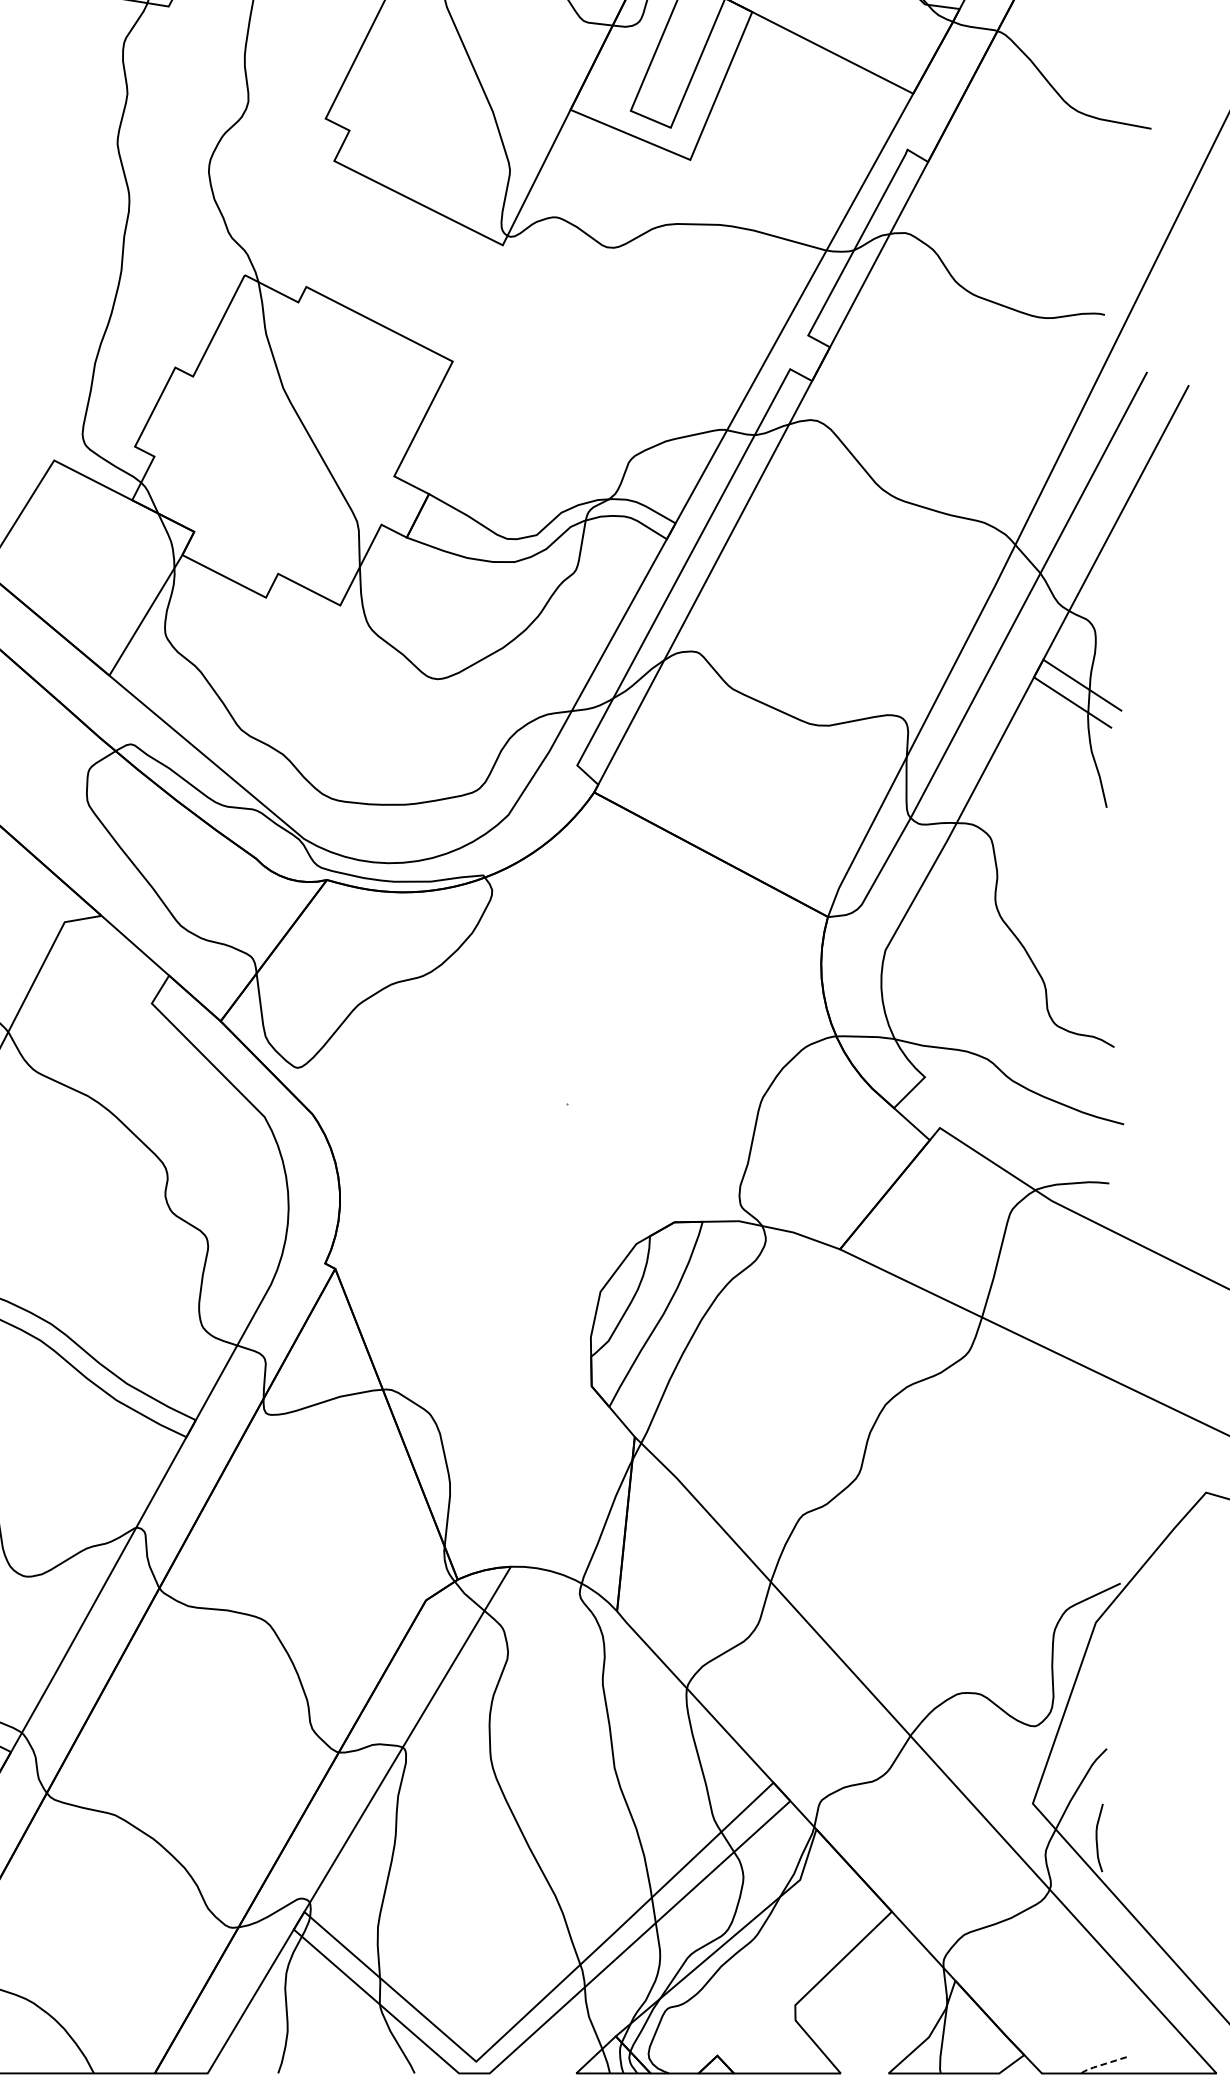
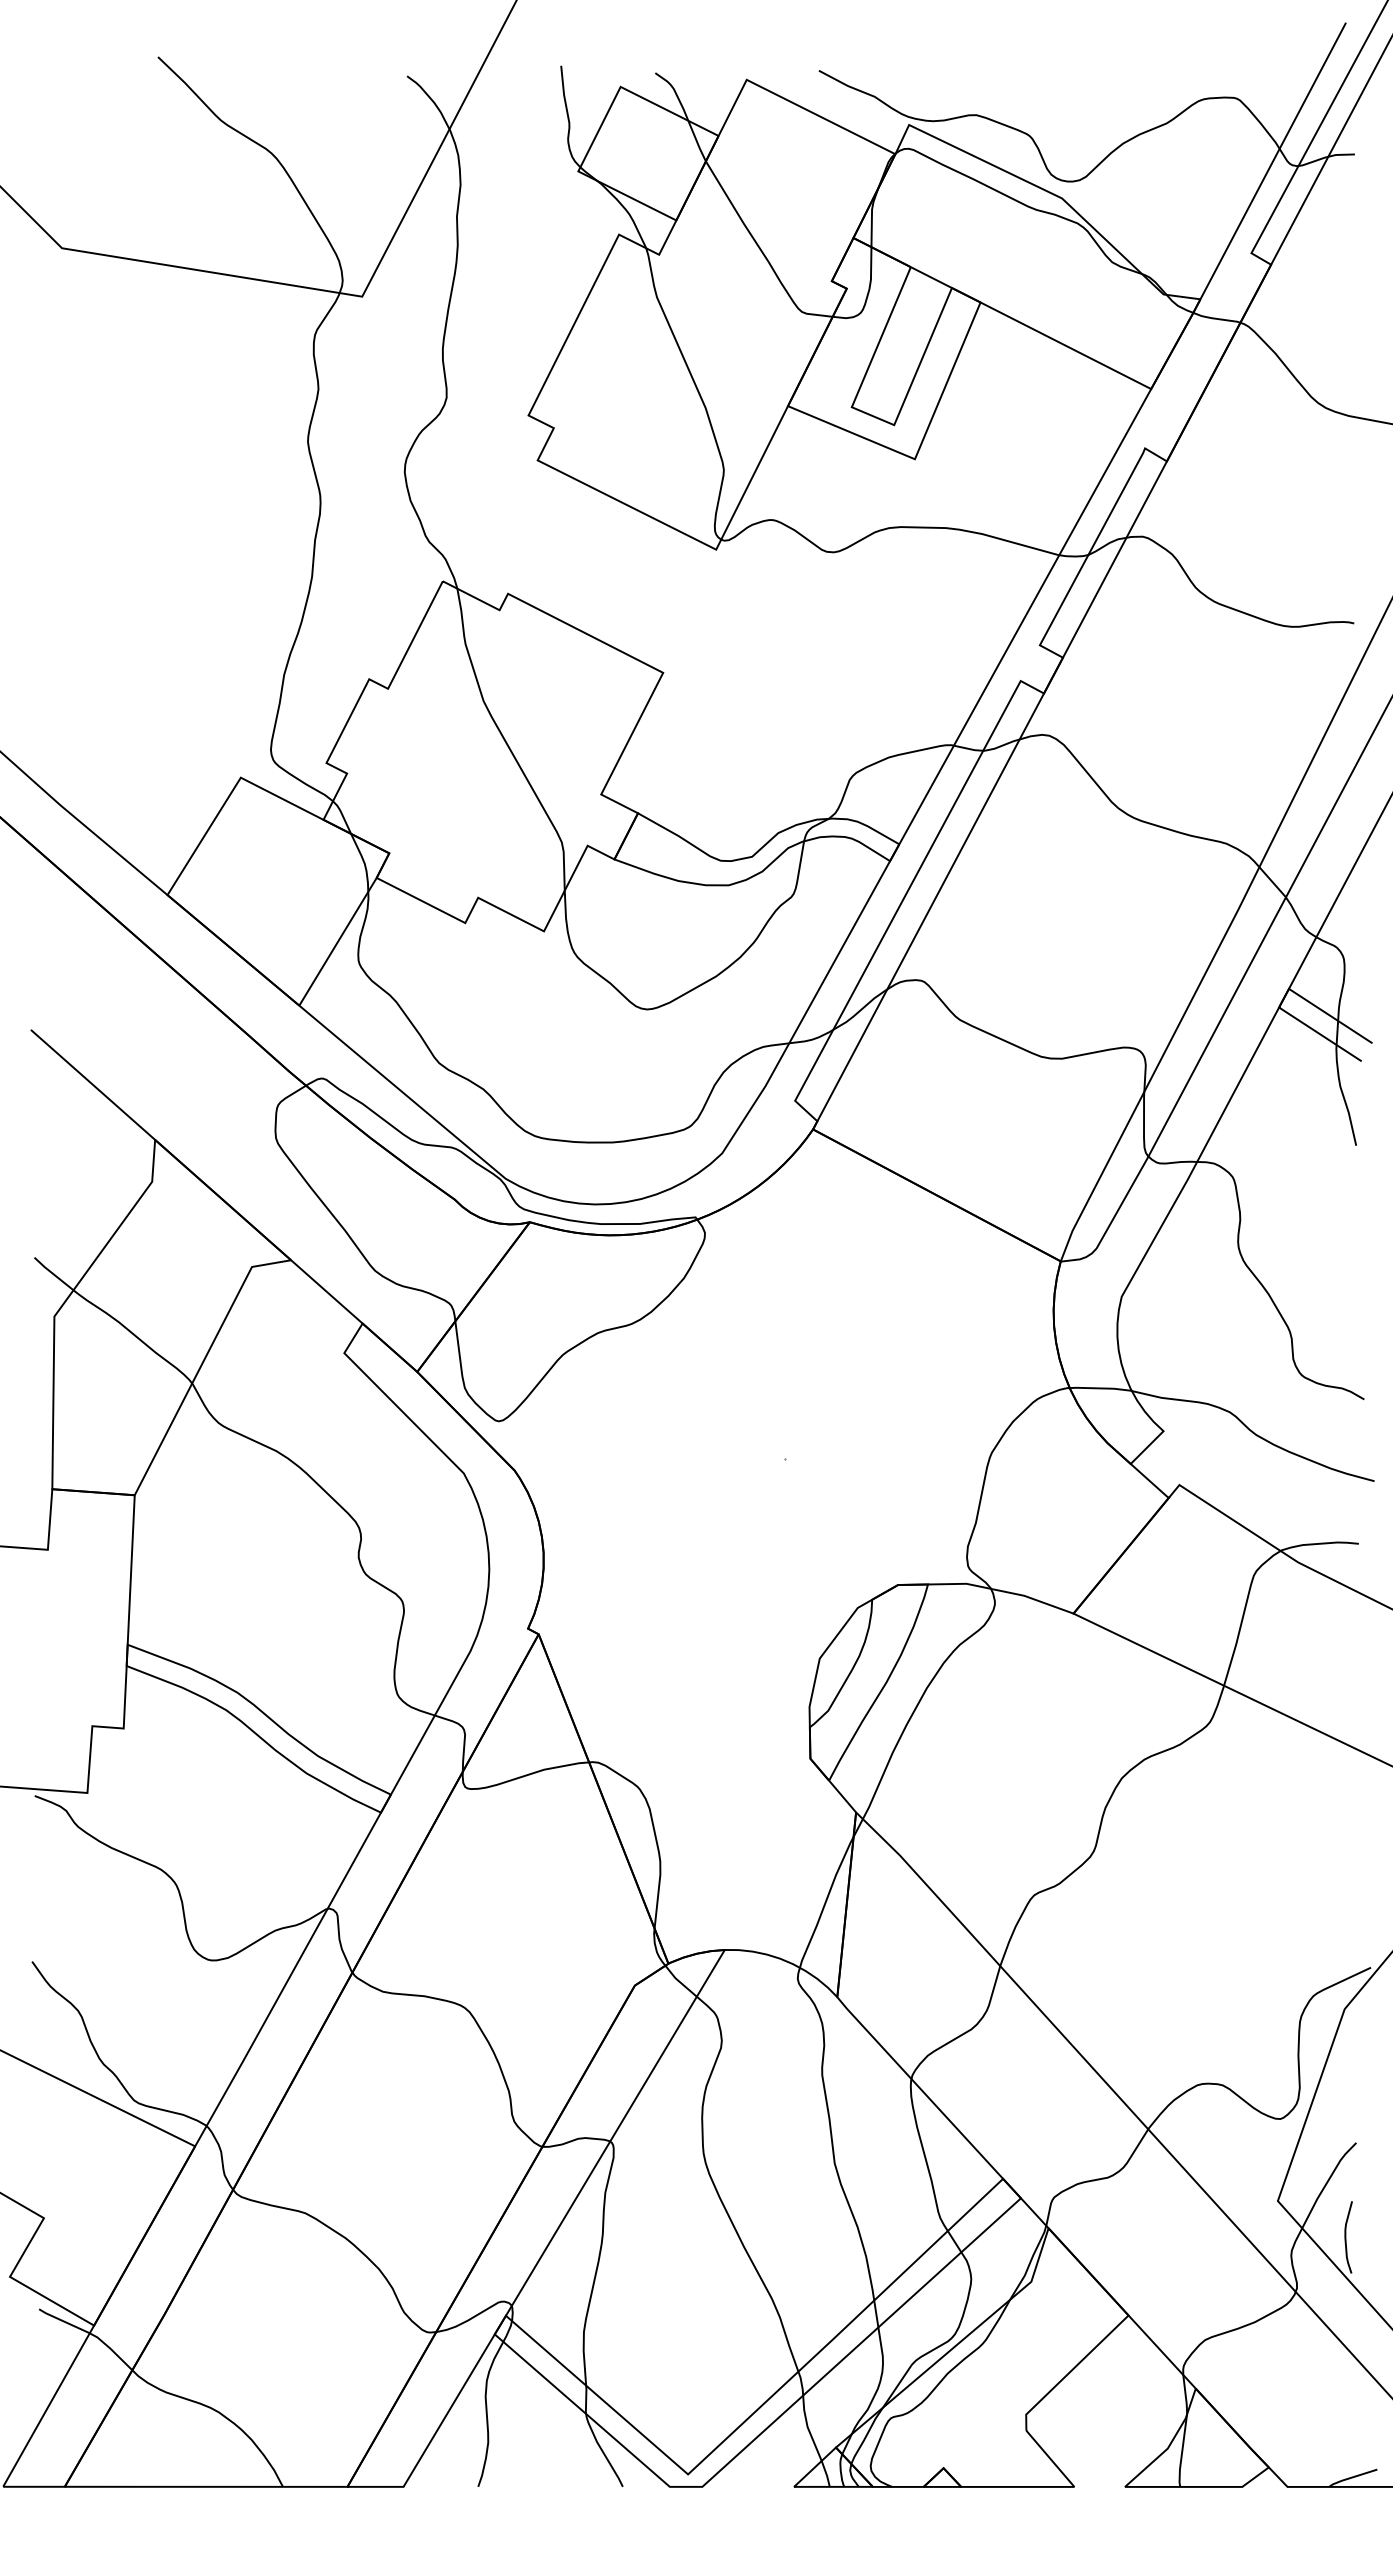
line: (1102, 2064) -> (1351, 2477), dashed -> solid

